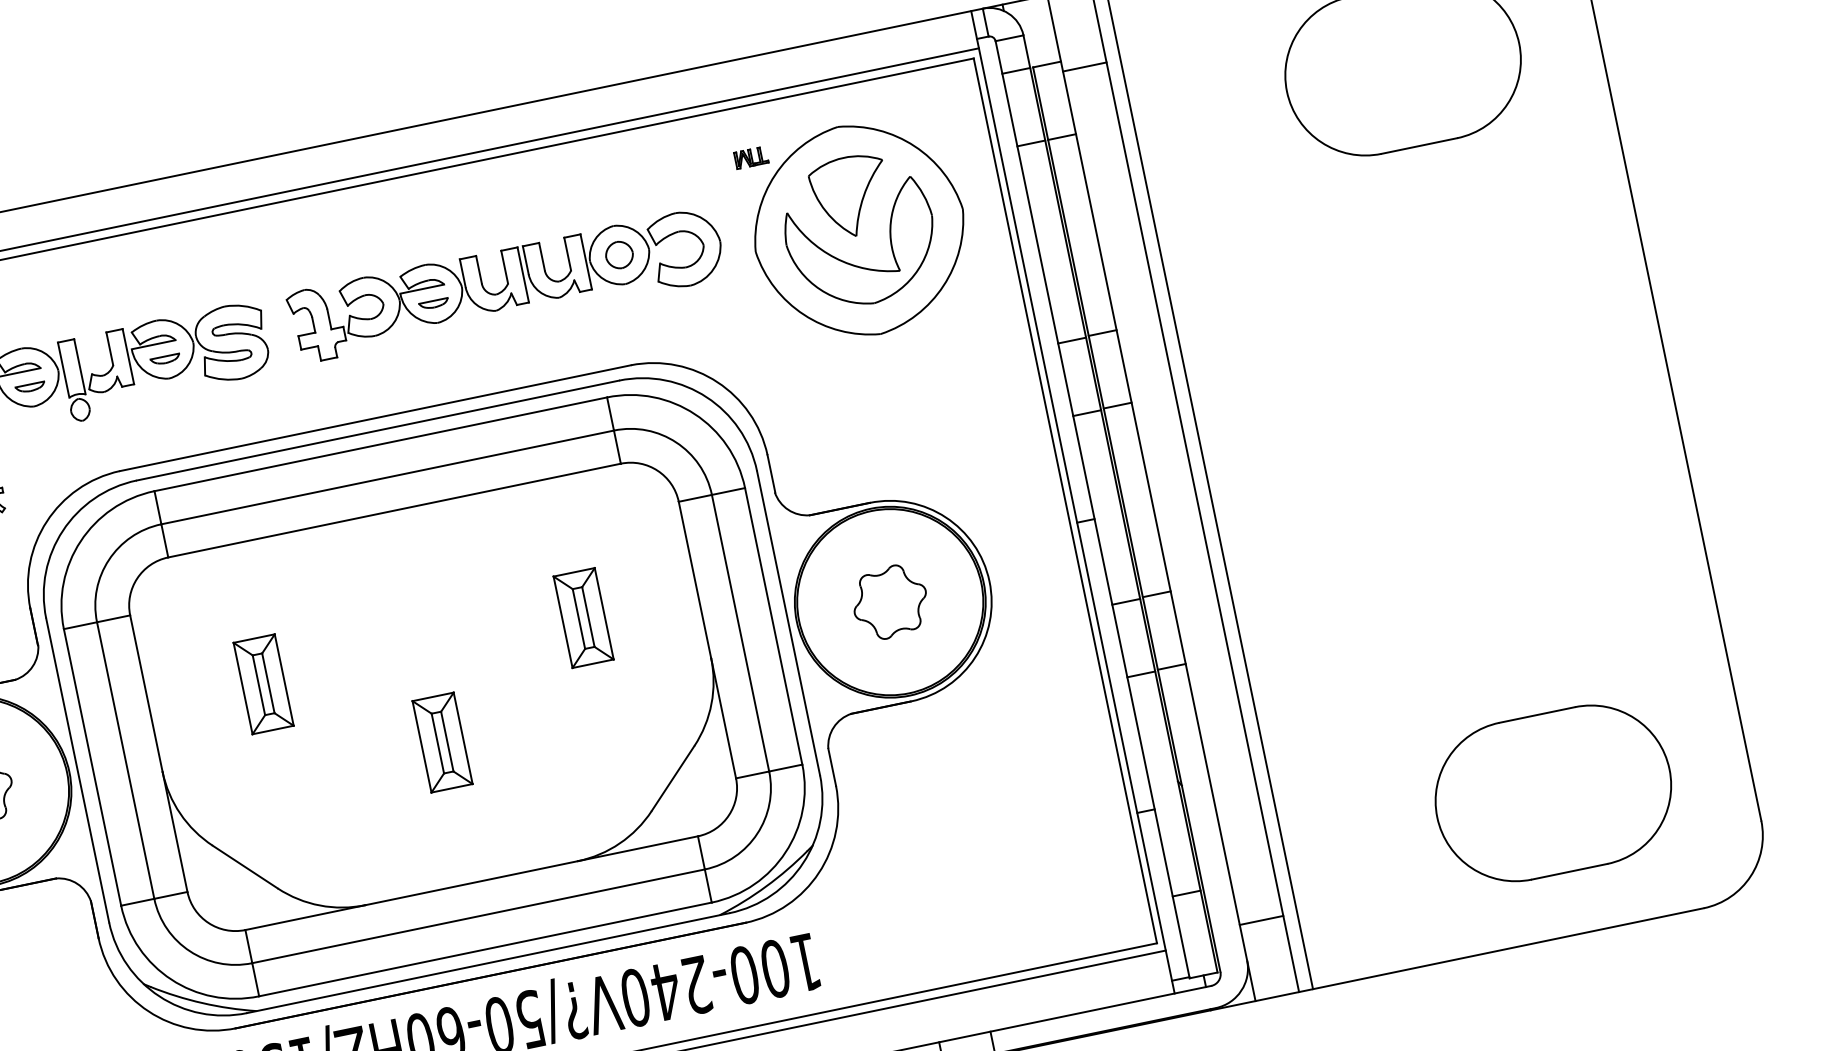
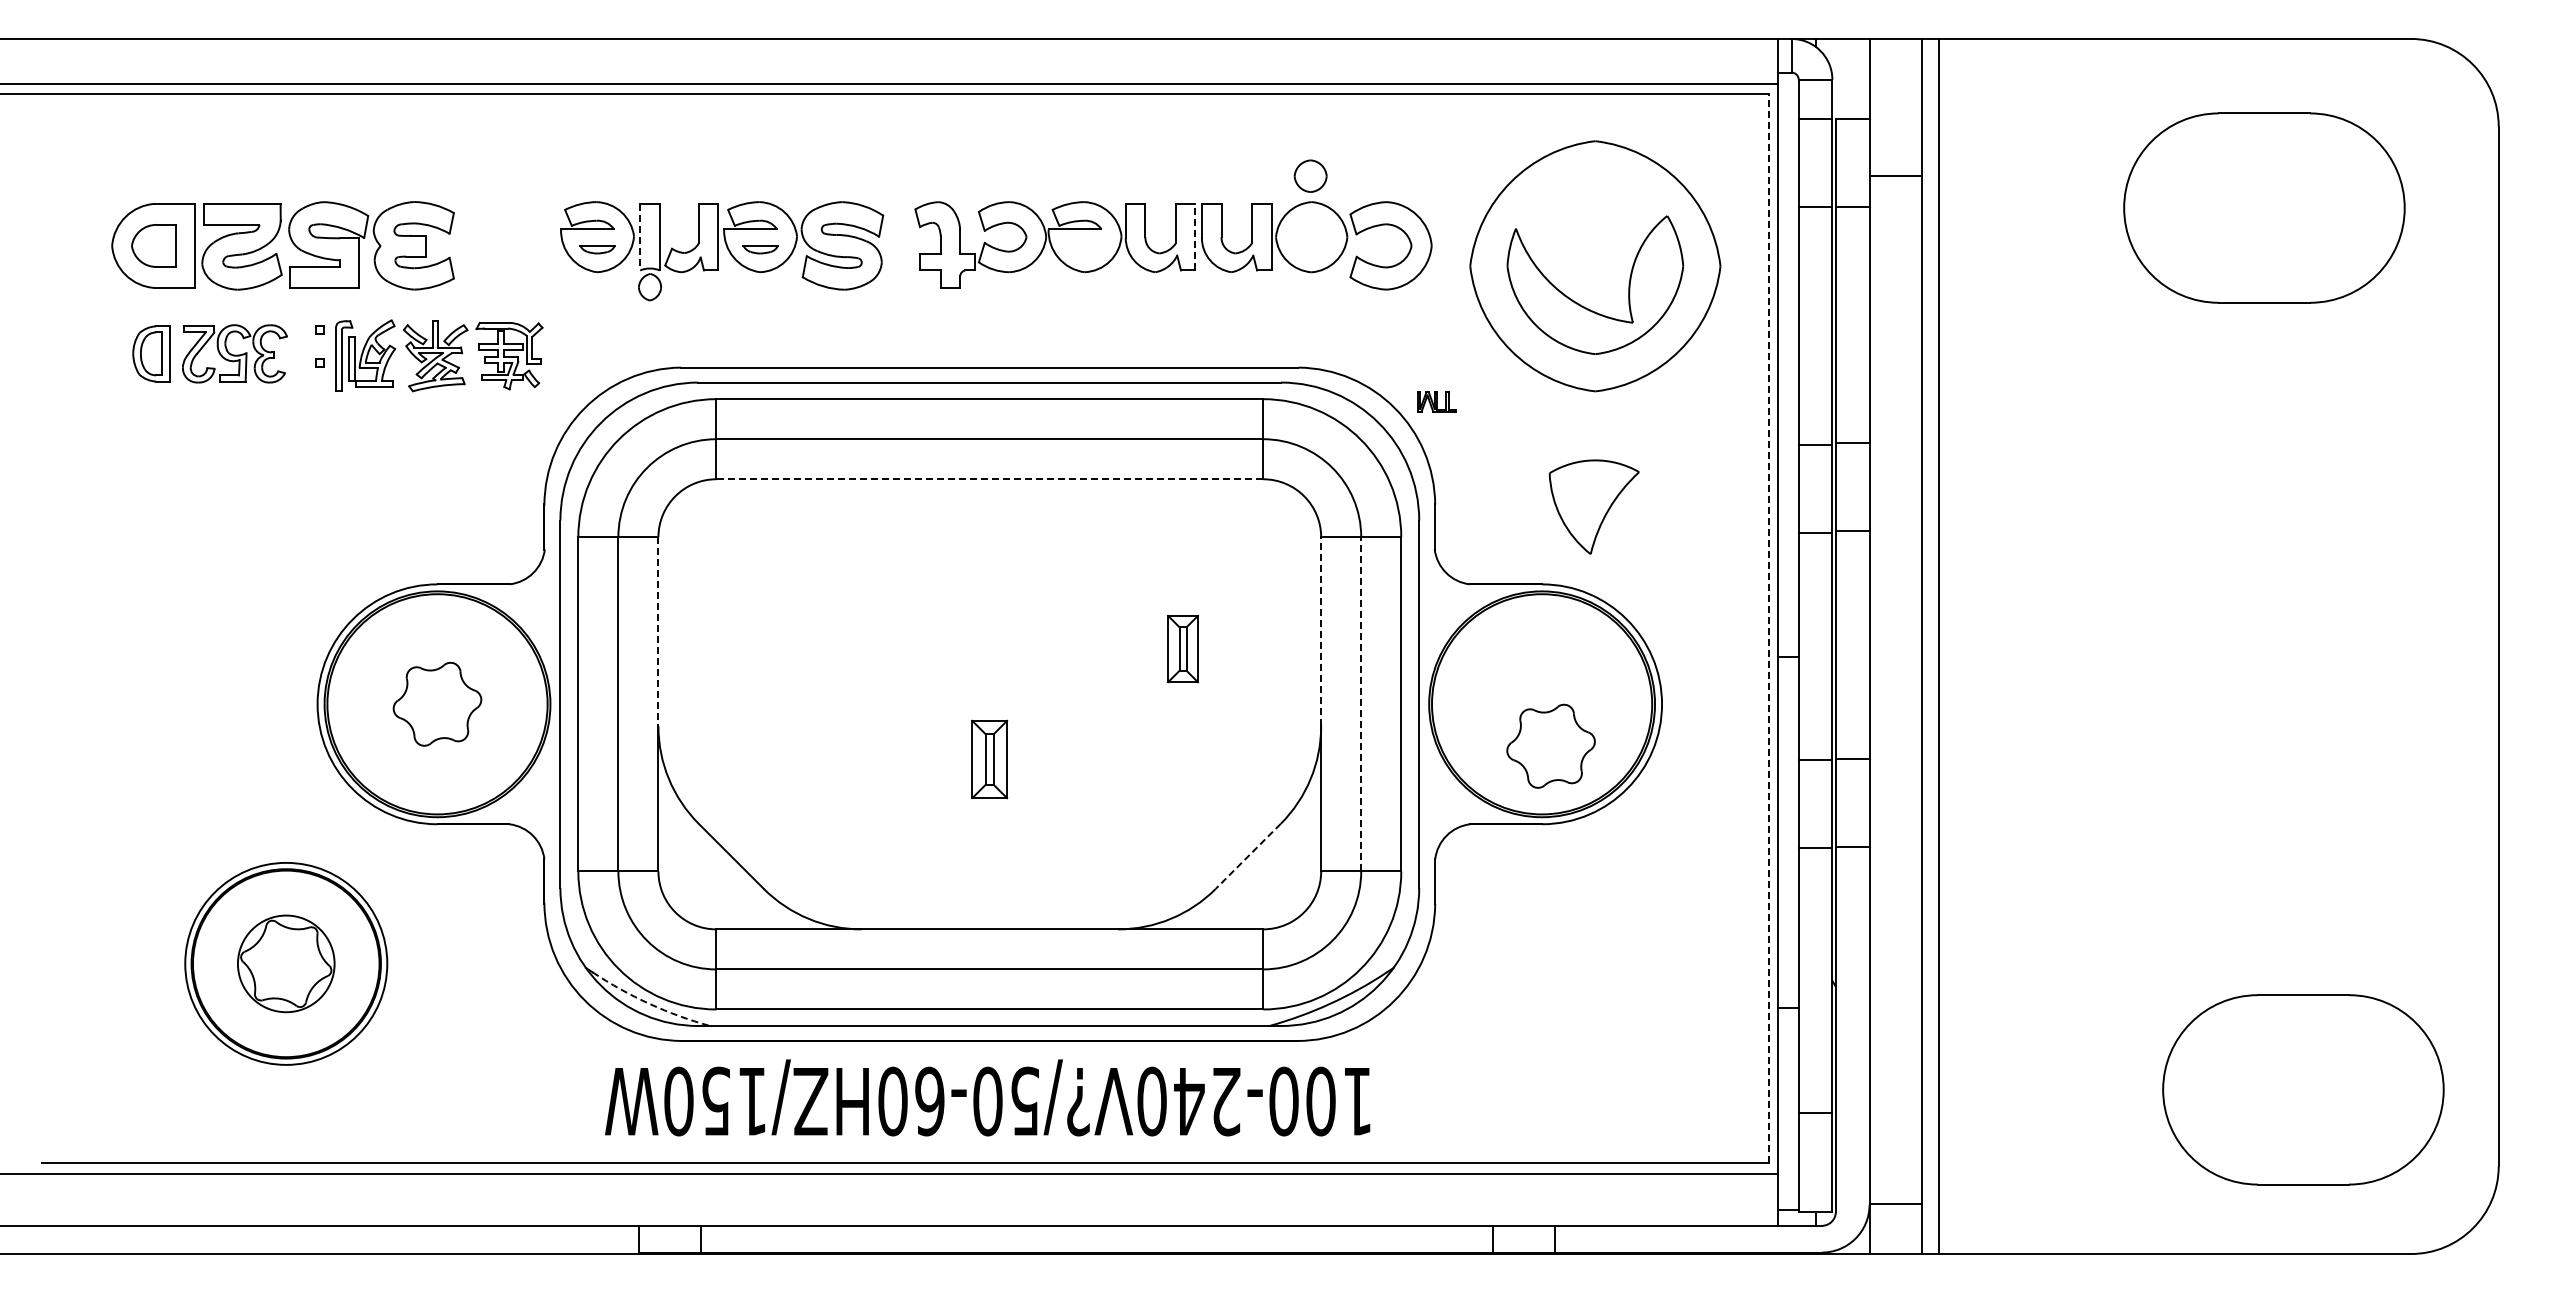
line: (1084, 66) -> (1895, 175), moved
part: (751, 157) -> (1436, 401), moved
part: (850, 196) -> (1593, 506), moved
part: (619, 254) -> (1310, 175), moved
line: (523, 274) -> (1195, 236), solid -> dashed
part: (433, 304) -> (1084, 249), removed
line: (63, 370) -> (640, 237), solid -> dashed
line: (1065, 500) -> (1769, 628), solid -> dashed
line: (394, 510) -> (989, 479), solid -> dashed
line: (695, 579) -> (1321, 631), solid -> dashed
part: (889, 601) -> (1550, 745), moved
part: (583, 617) -> (1182, 648), size x0.6
line: (740, 632) -> (1361, 703), solid -> dashed
part: (263, 683) -> (796, 648), removed
line: (146, 693) -> (658, 631), solid -> dashed
part: (442, 742) -> (989, 759), size x0.7
line: (673, 778) -> (1248, 856), solid -> dashed
part: (1553, 793) -> (2303, 1089), moved
line: (1261, 920) -> (1895, 1204), moved
arc: (202, 1002) -> (649, 1003), solid -> dashed

